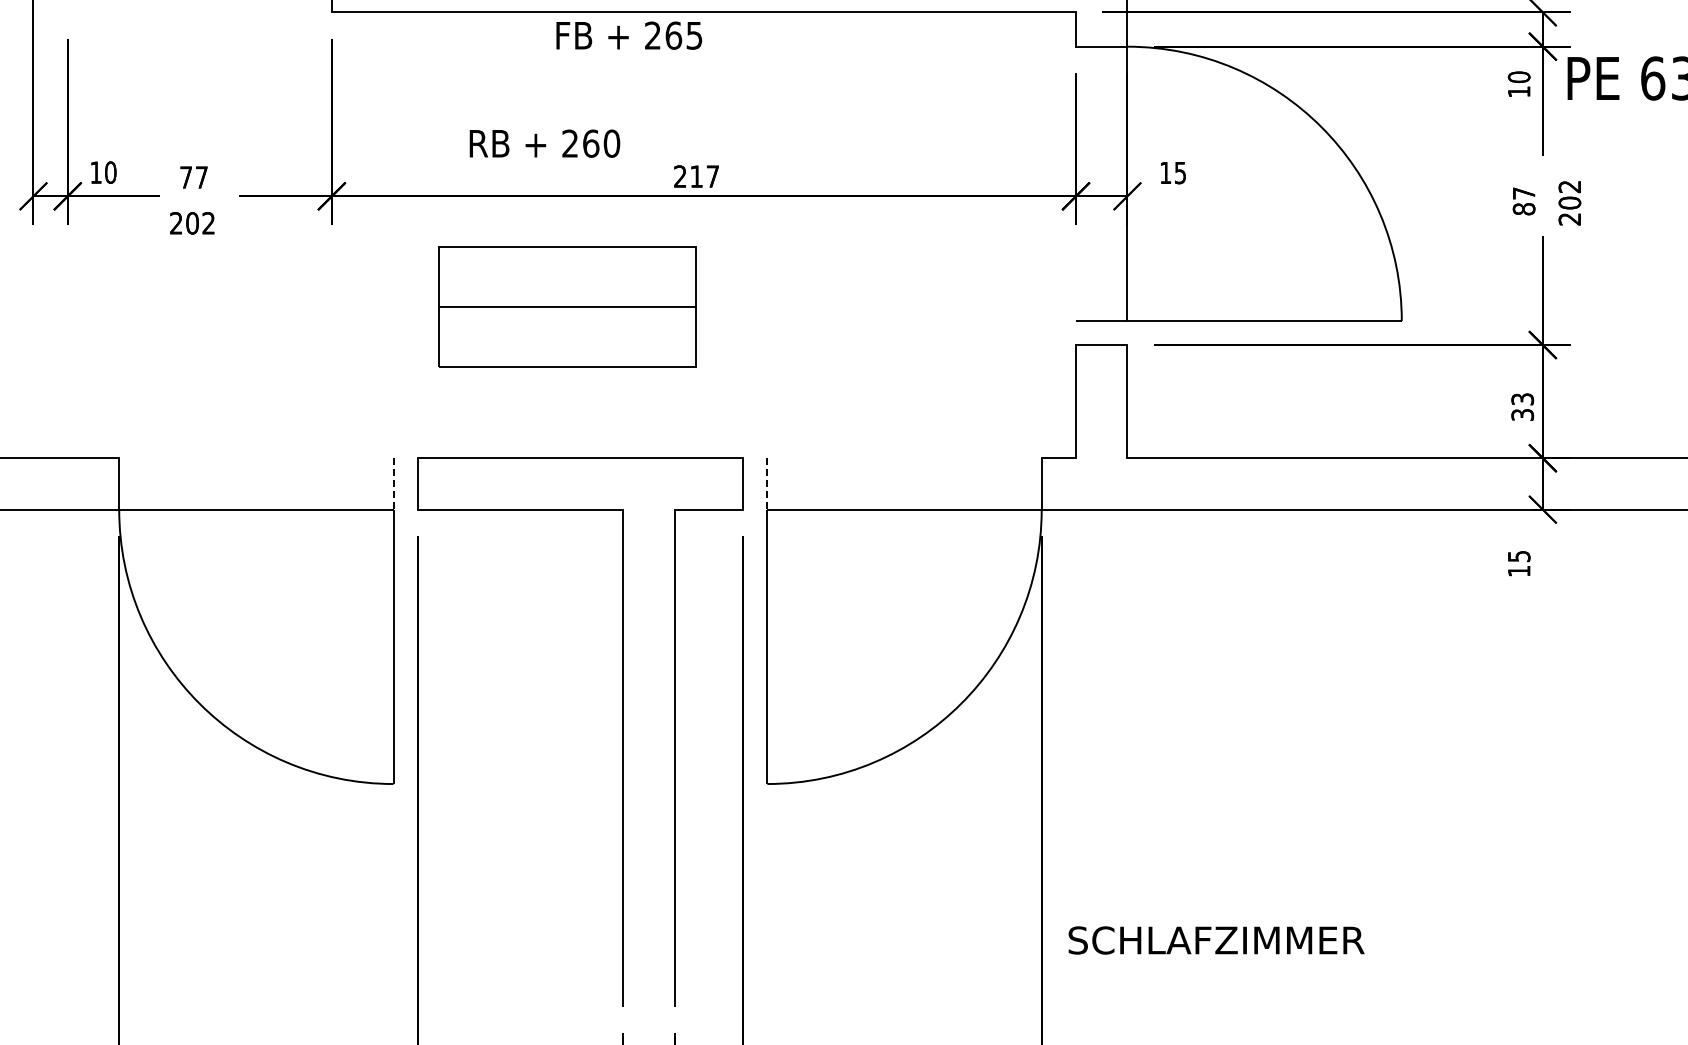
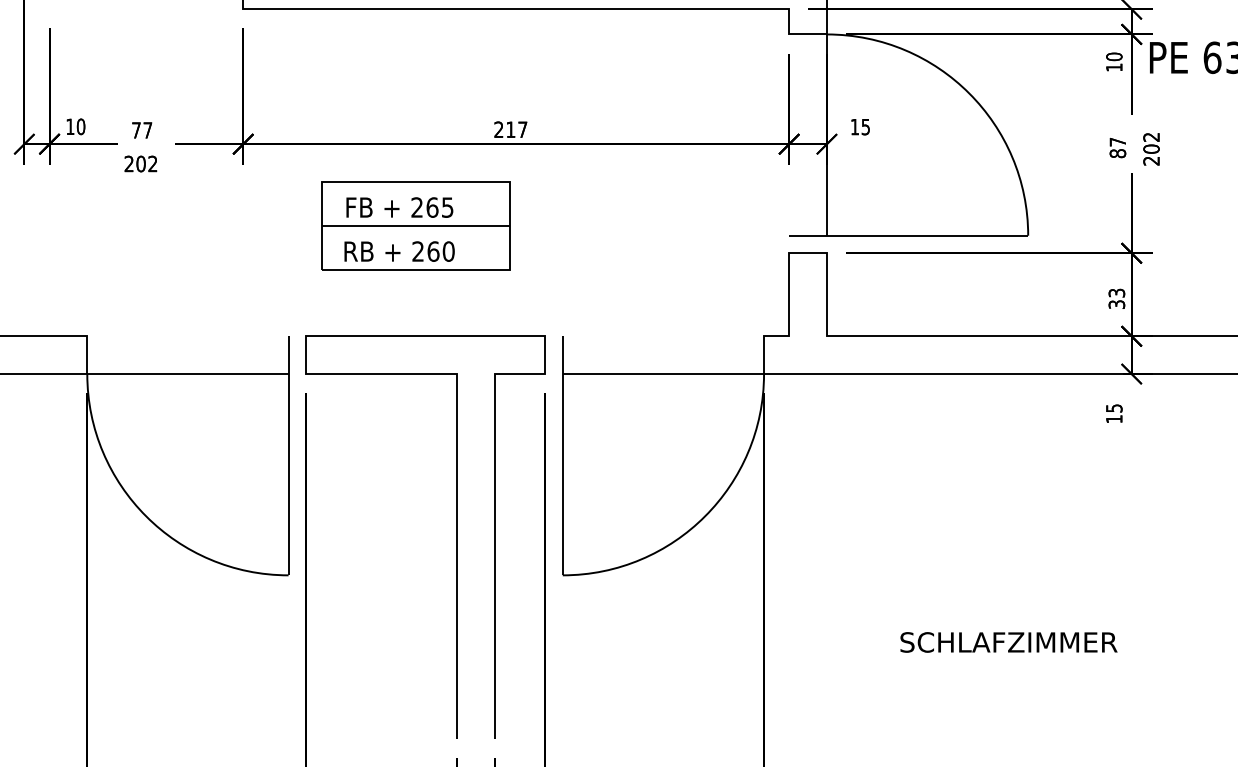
text: (629, 35) -> (400, 207), moved
text: (544, 143) -> (399, 251), moved
line: (393, 483) -> (288, 354), dashed -> solid
line: (767, 483) -> (562, 354), dashed -> solid
text: (1216, 940) -> (1008, 642), moved

